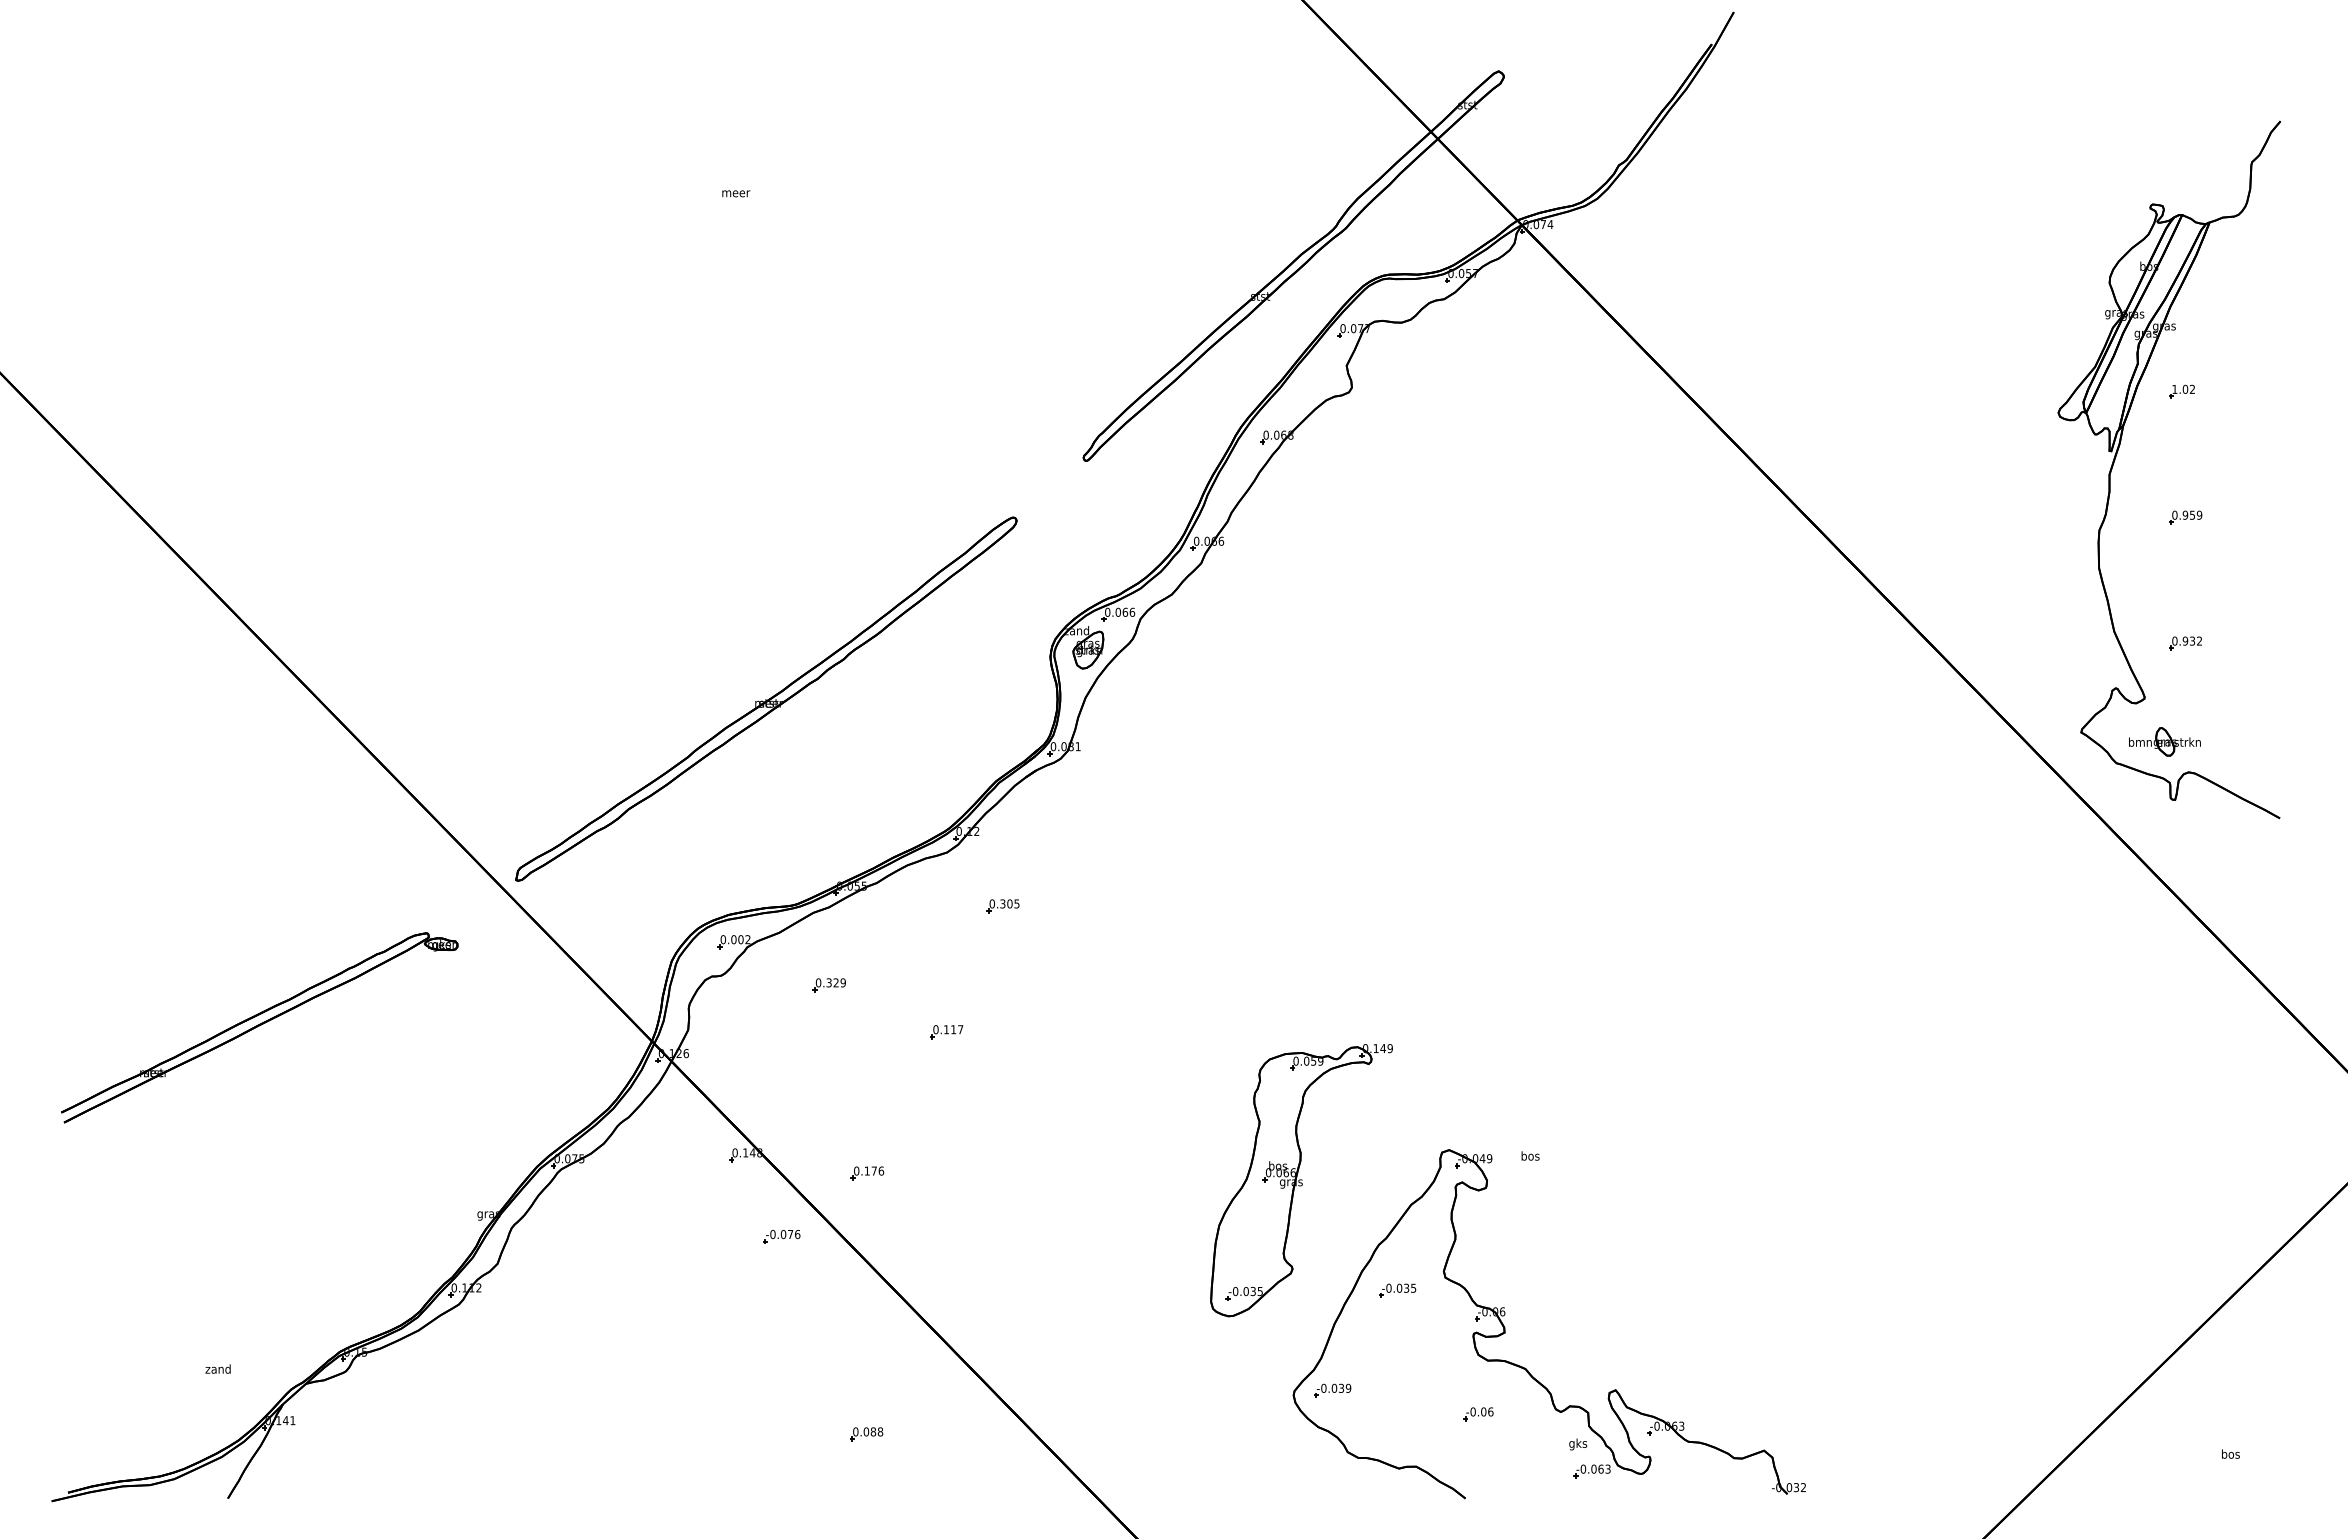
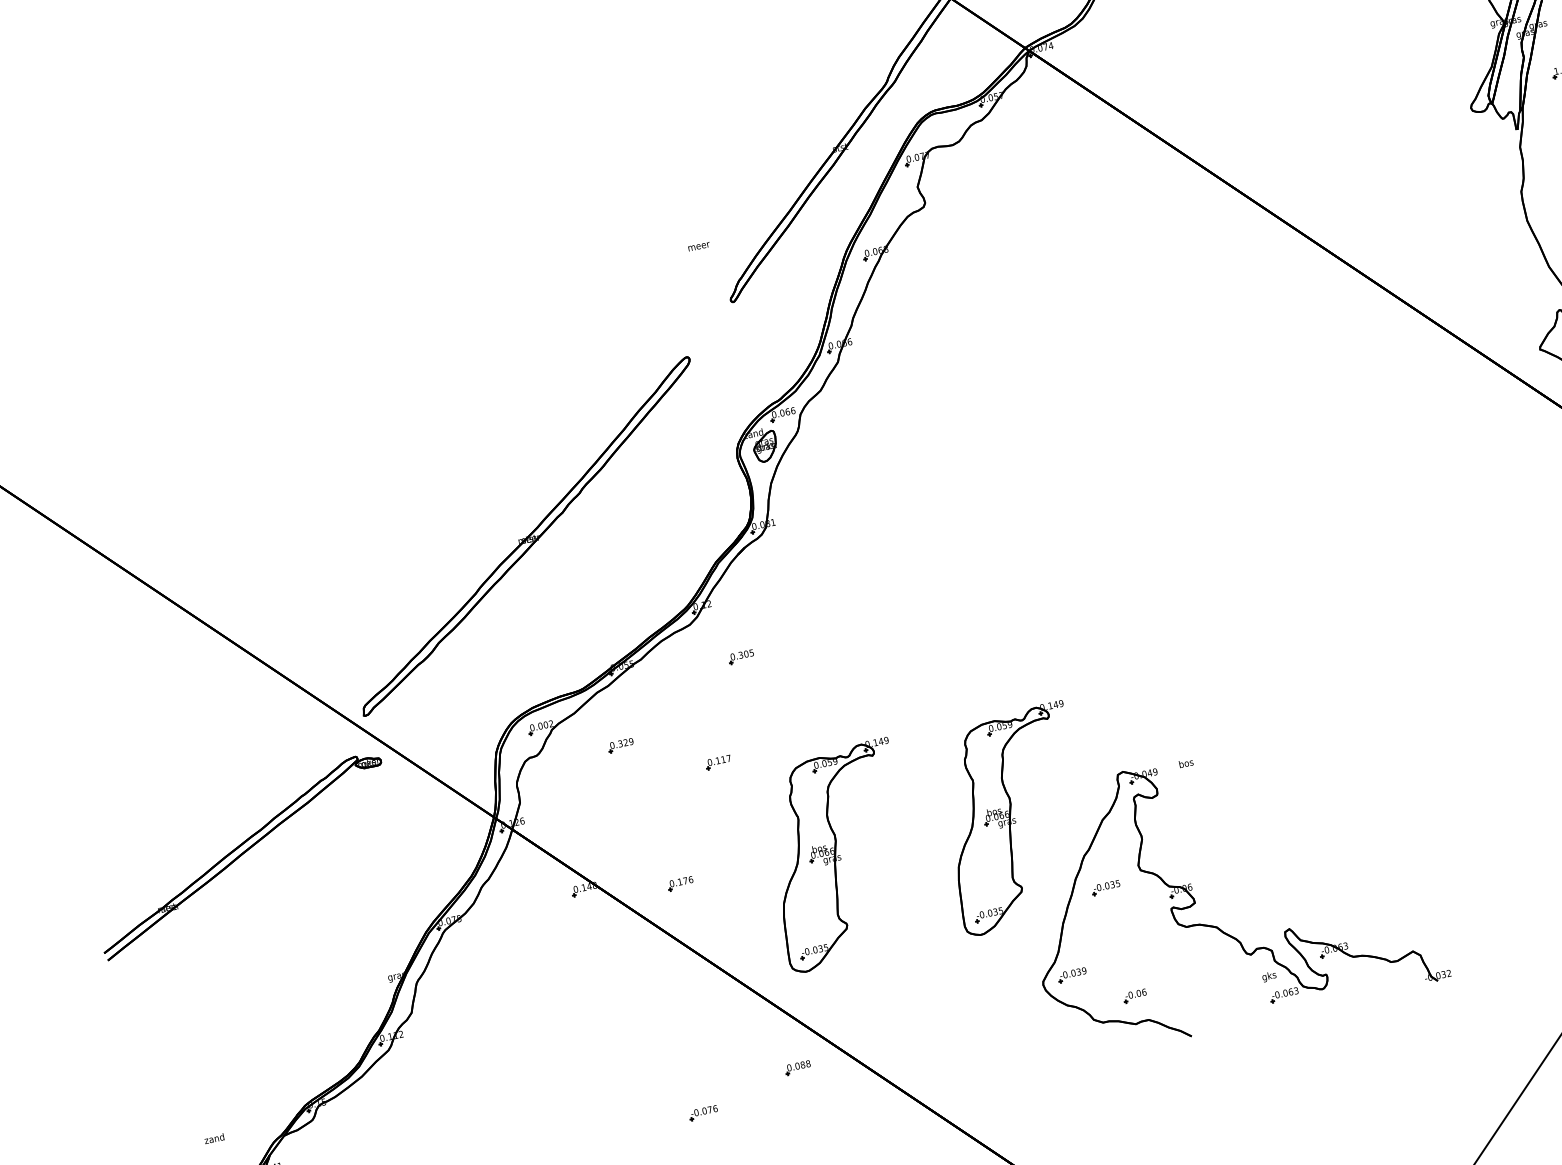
text: (736, 193) -> (699, 246), moved
part: (259, 1027) -> (242, 856), moved
part: (1073, 1180) -> (839, 855), added
part: (781, 1236) -> (703, 1112), moved
part: (1478, 1414) -> (1135, 996), moved
part: (866, 1434) -> (798, 1068), moved

